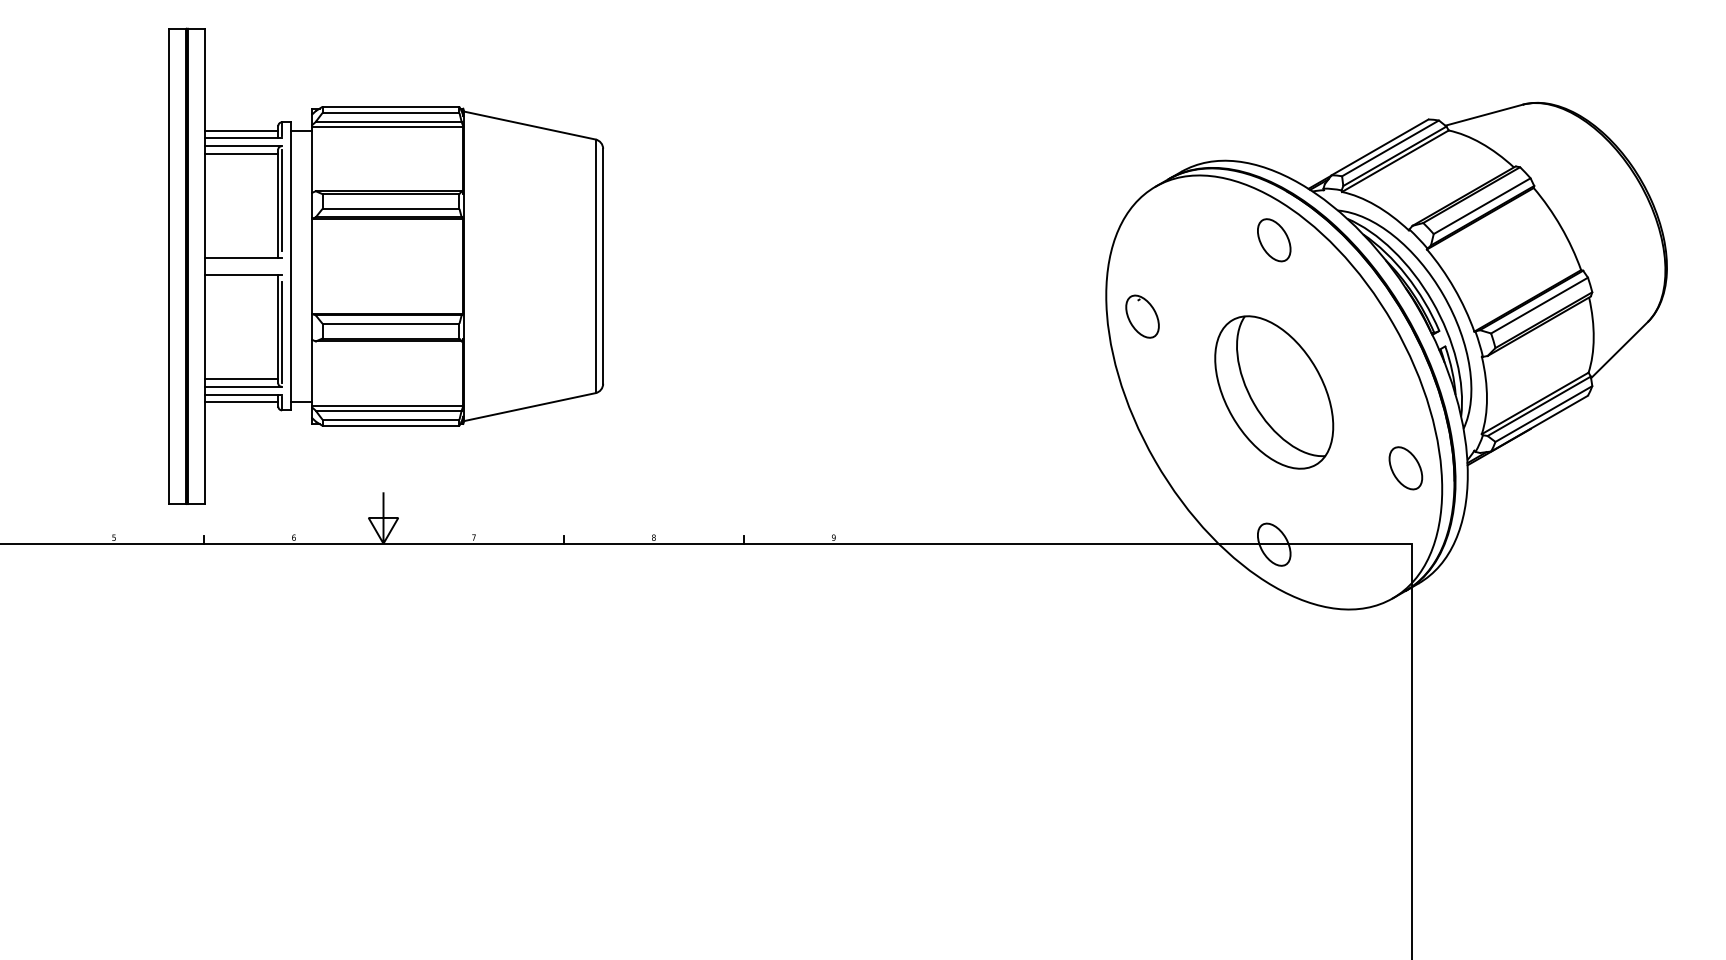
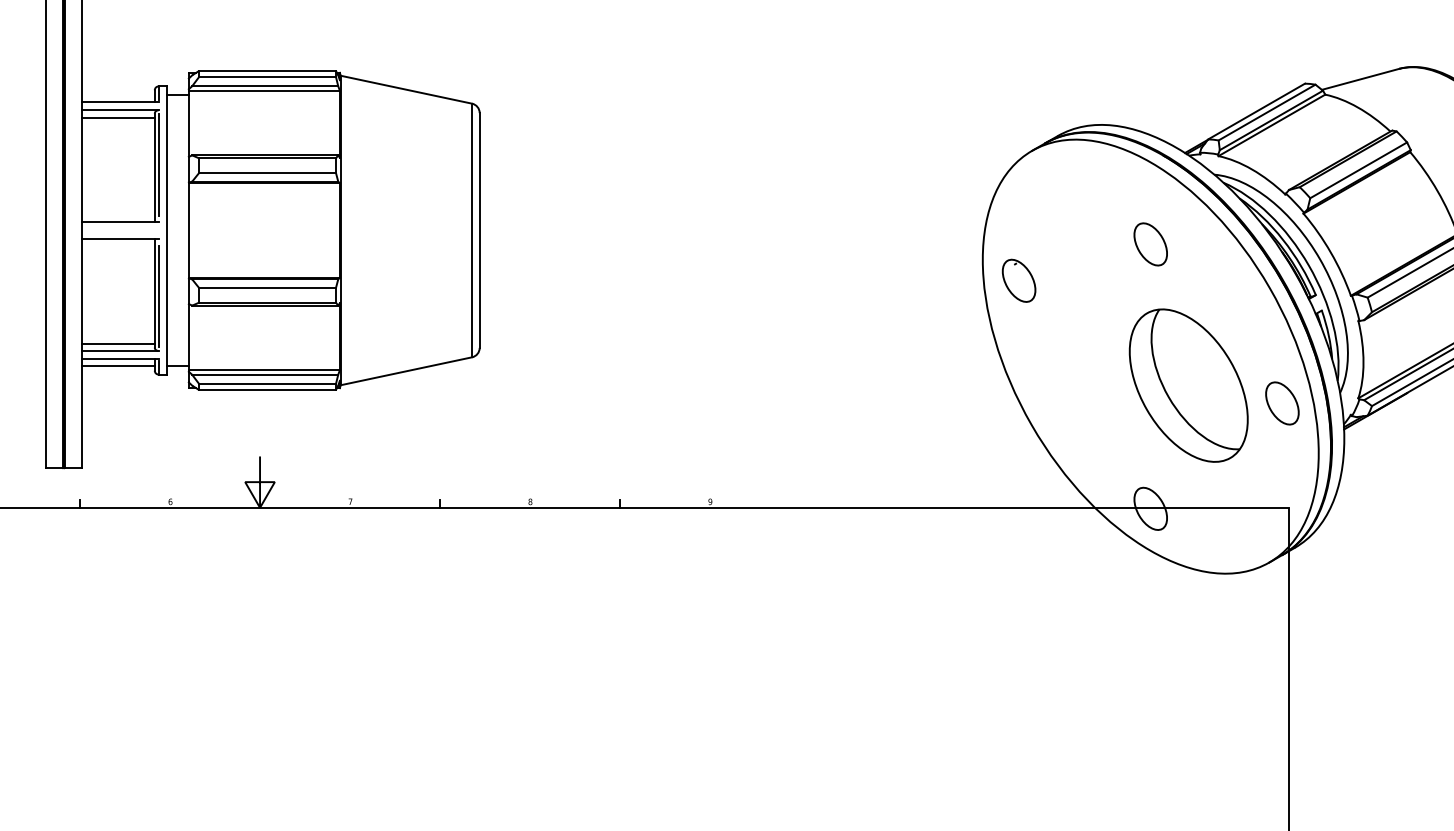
line: (241, 130) -> (118, 94), removed
part: (1274, 240) -> (1151, 244), moved
part: (1274, 392) -> (1189, 385), moved
part: (1405, 468) -> (1282, 403), moved

